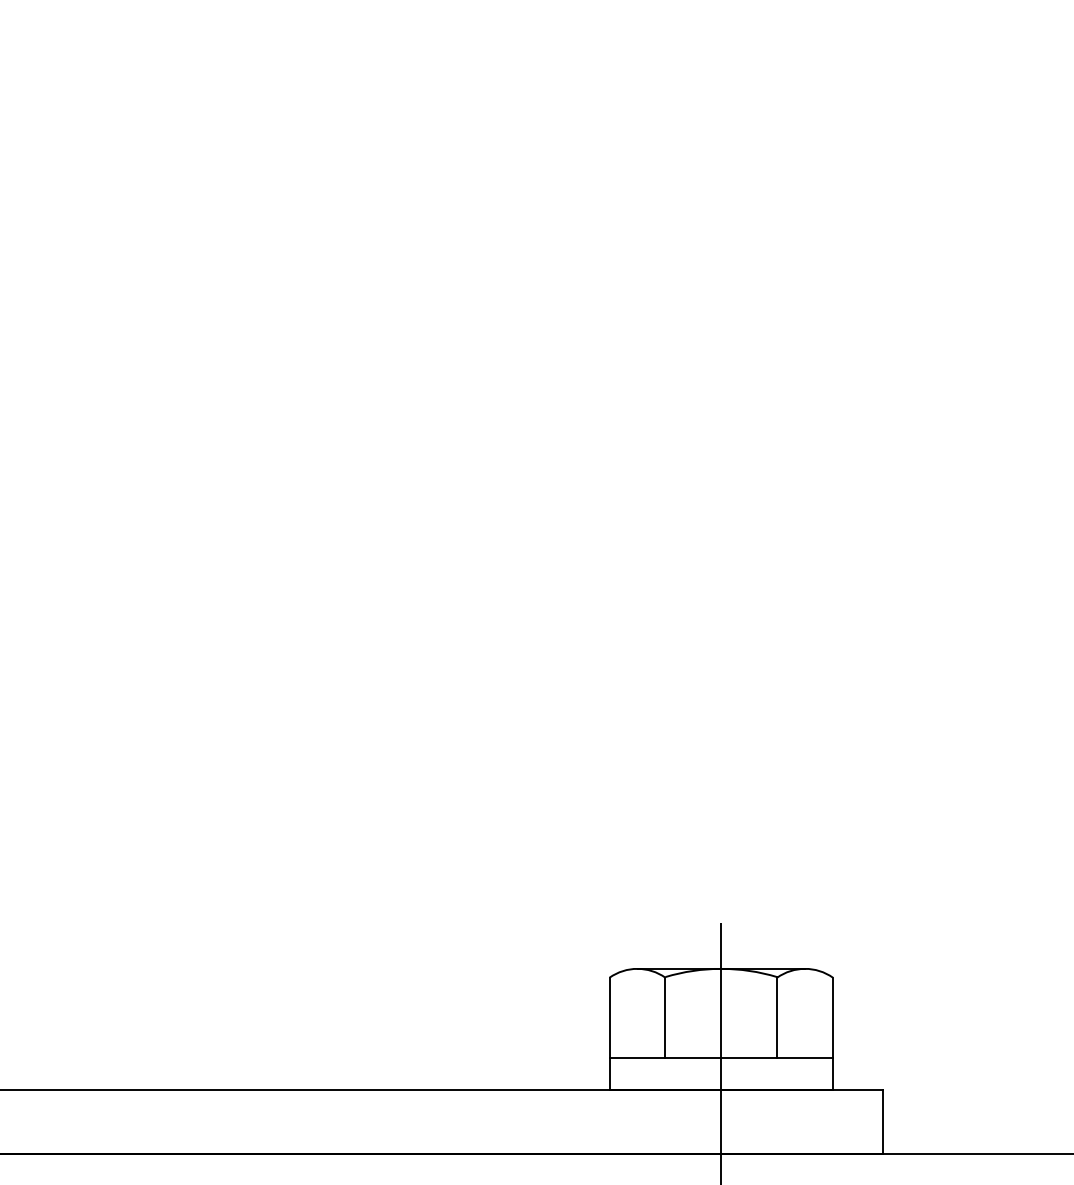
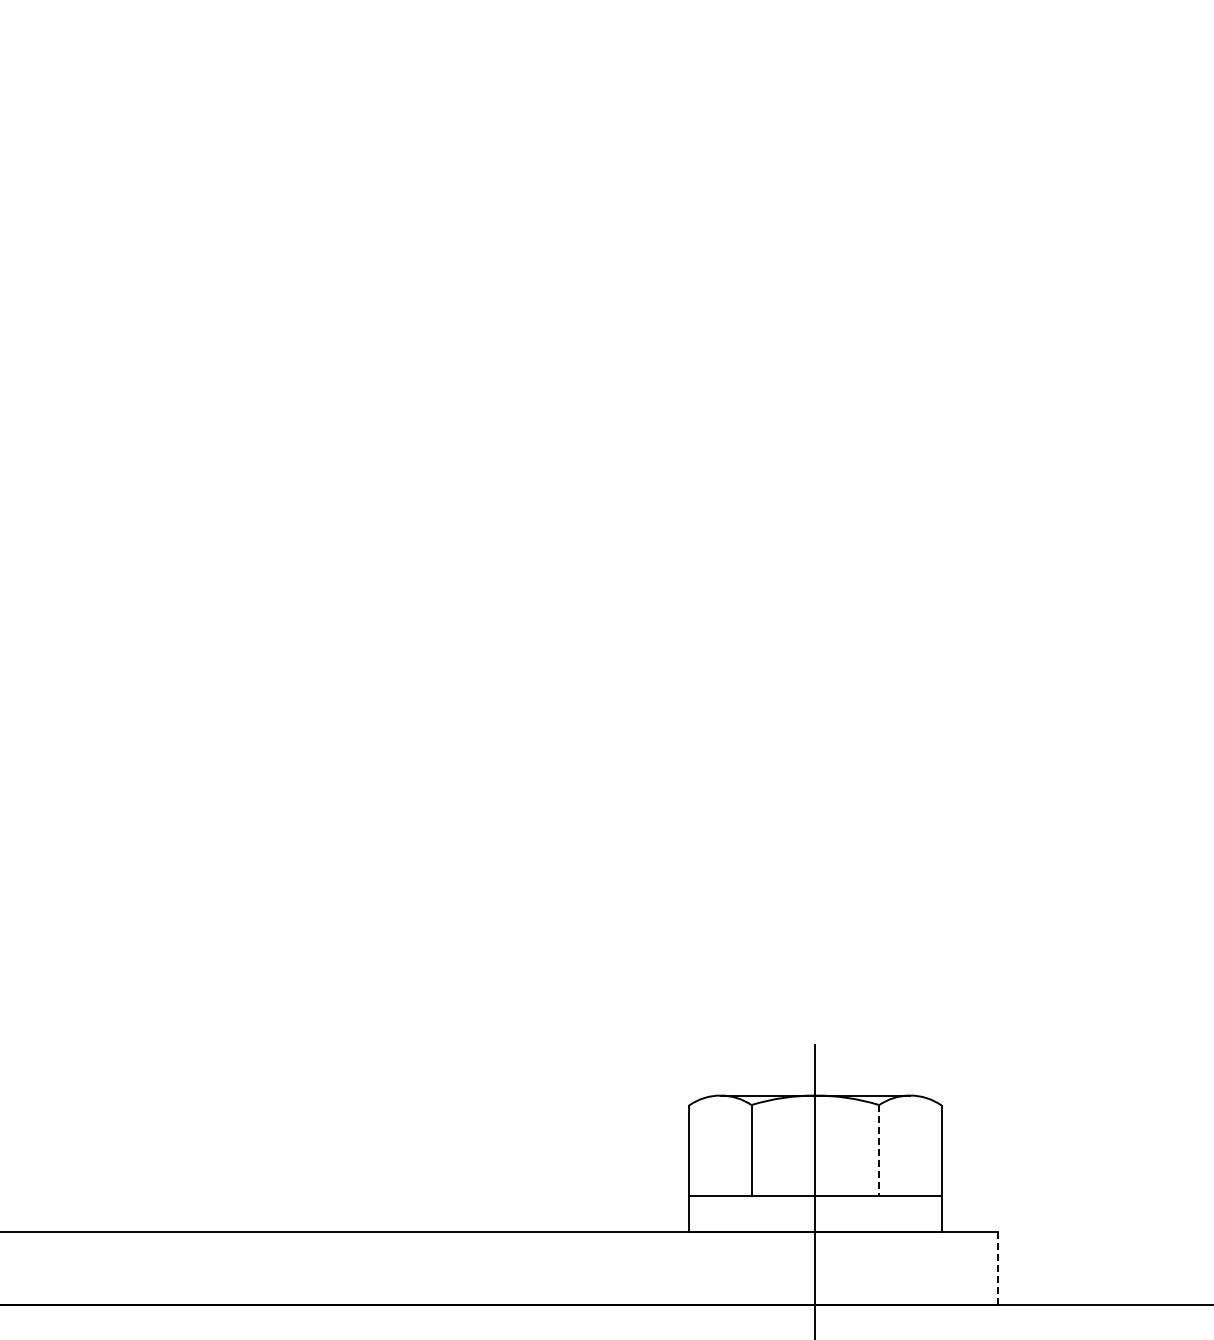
line: (777, 1017) -> (878, 1150), solid -> dashed
line: (882, 1122) -> (997, 1269), solid -> dashed

